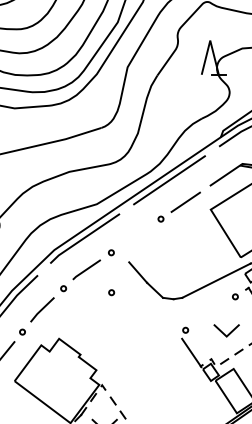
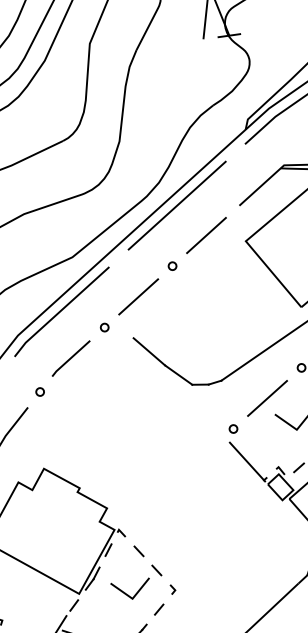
line: (136, 235) -> (139, 296), added
circle: (111, 292) -> (113, 387), removed
line: (210, 313) -> (267, 398), added

